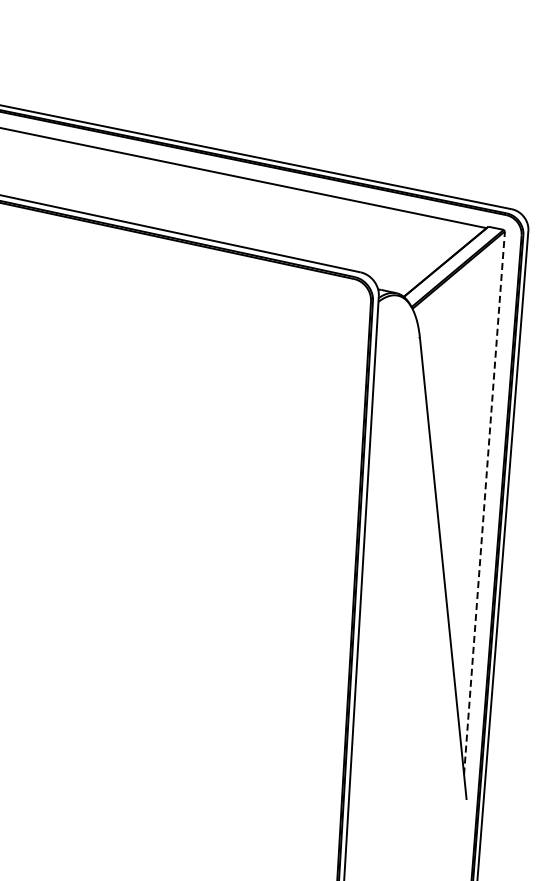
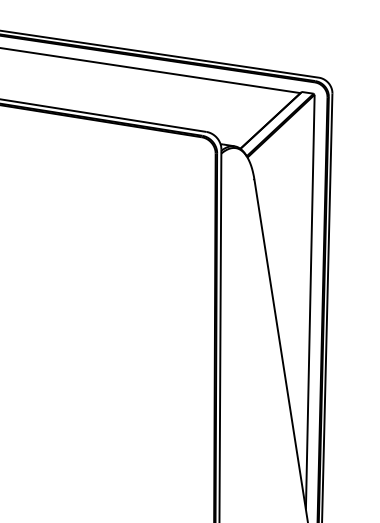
line: (484, 502) -> (310, 301), dashed -> solid

